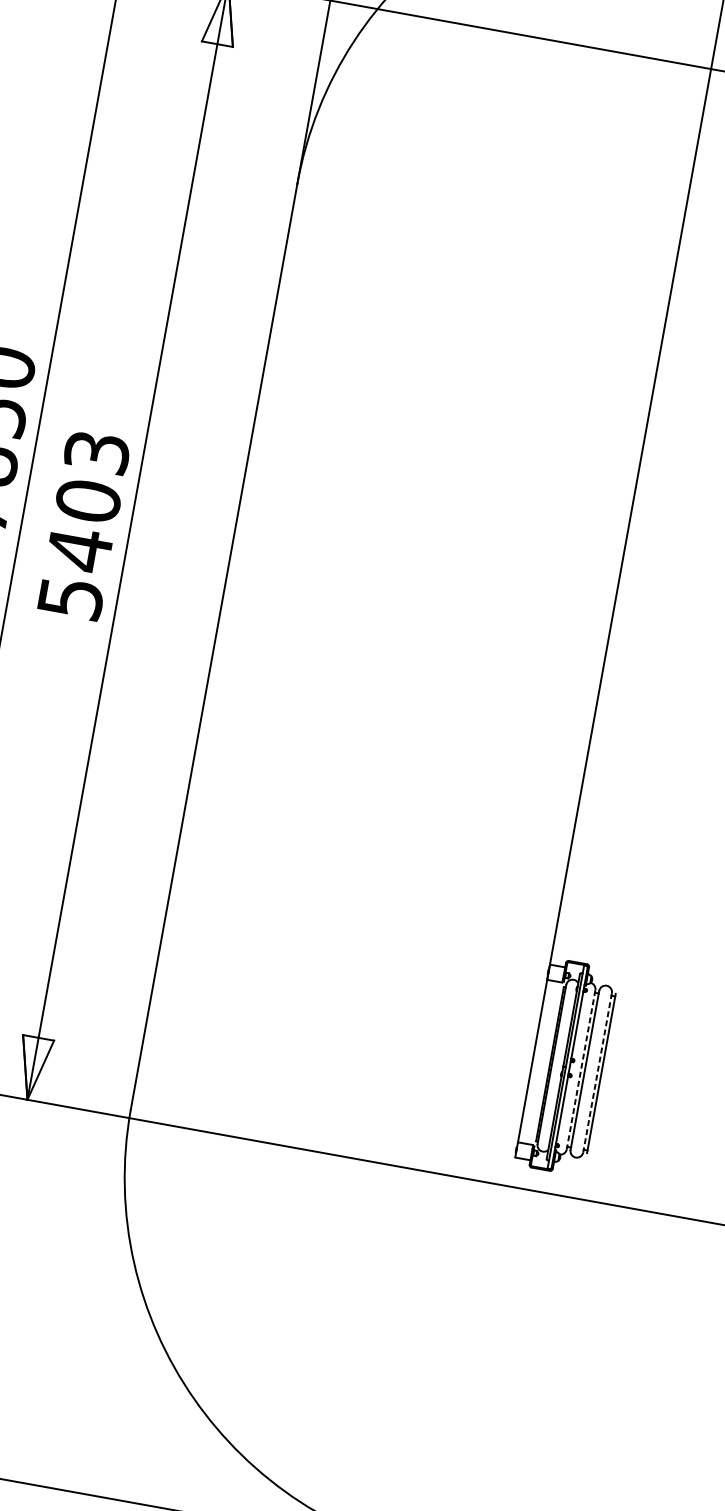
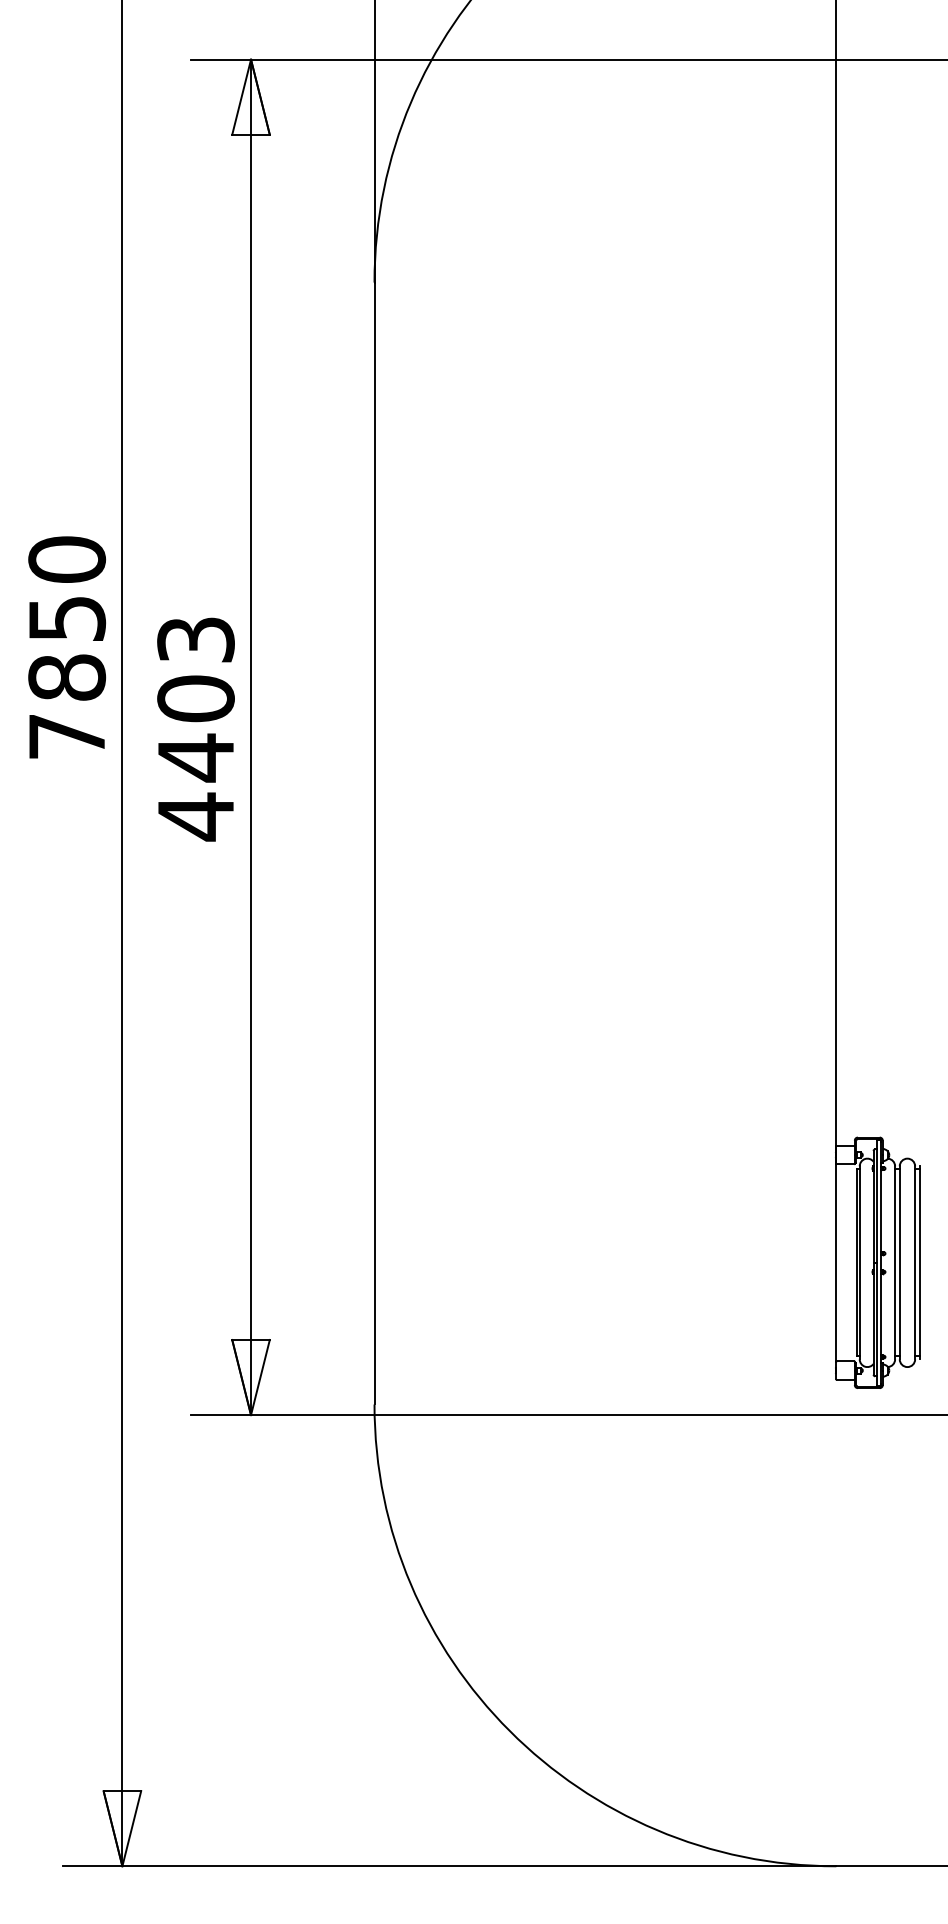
text: (71, 598) -> (196, 816), 5403 -> 4403
line: (581, 1069) -> (895, 1262), dashed -> solid
line: (597, 1072) -> (915, 1262), dashed -> solid

